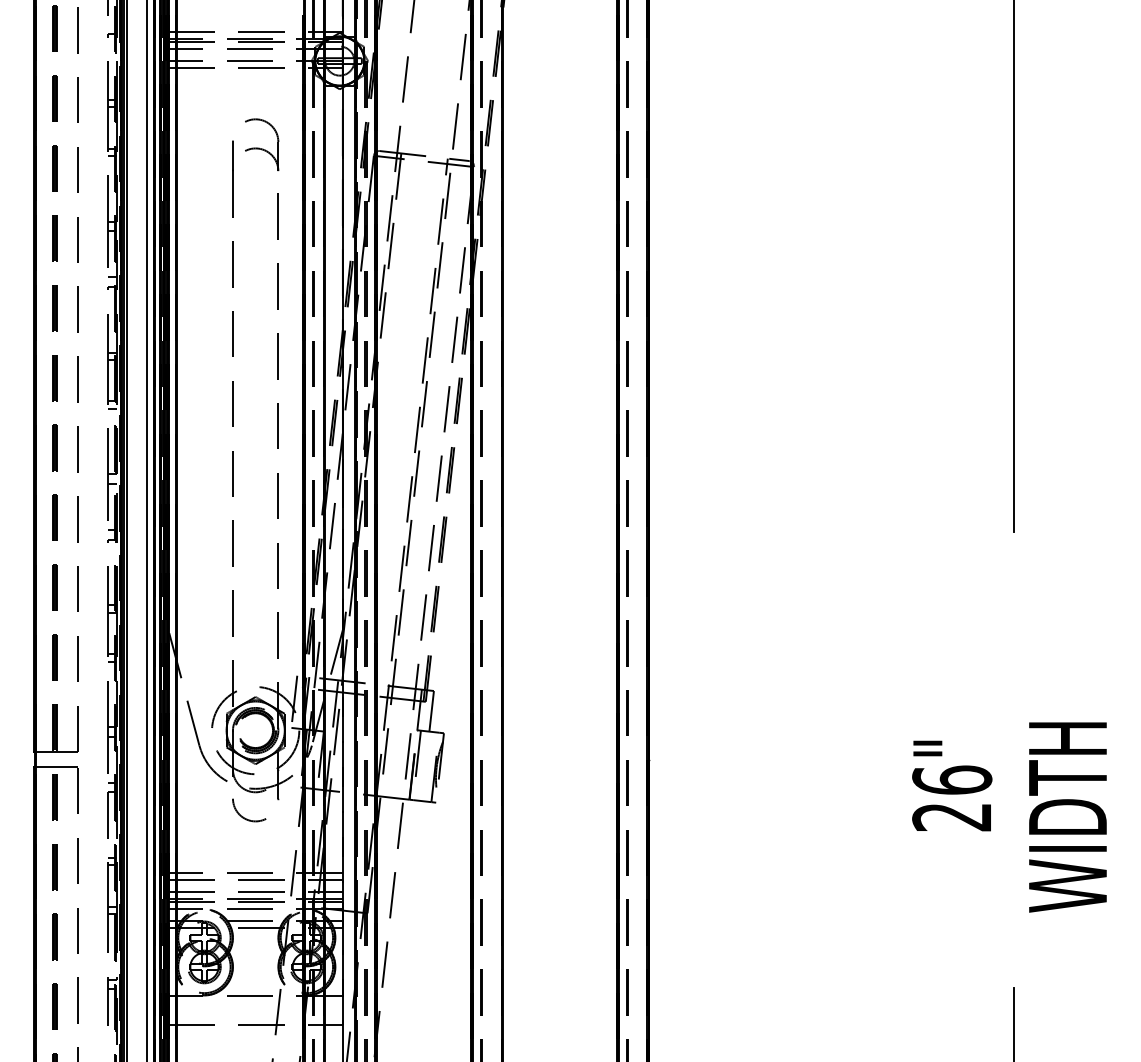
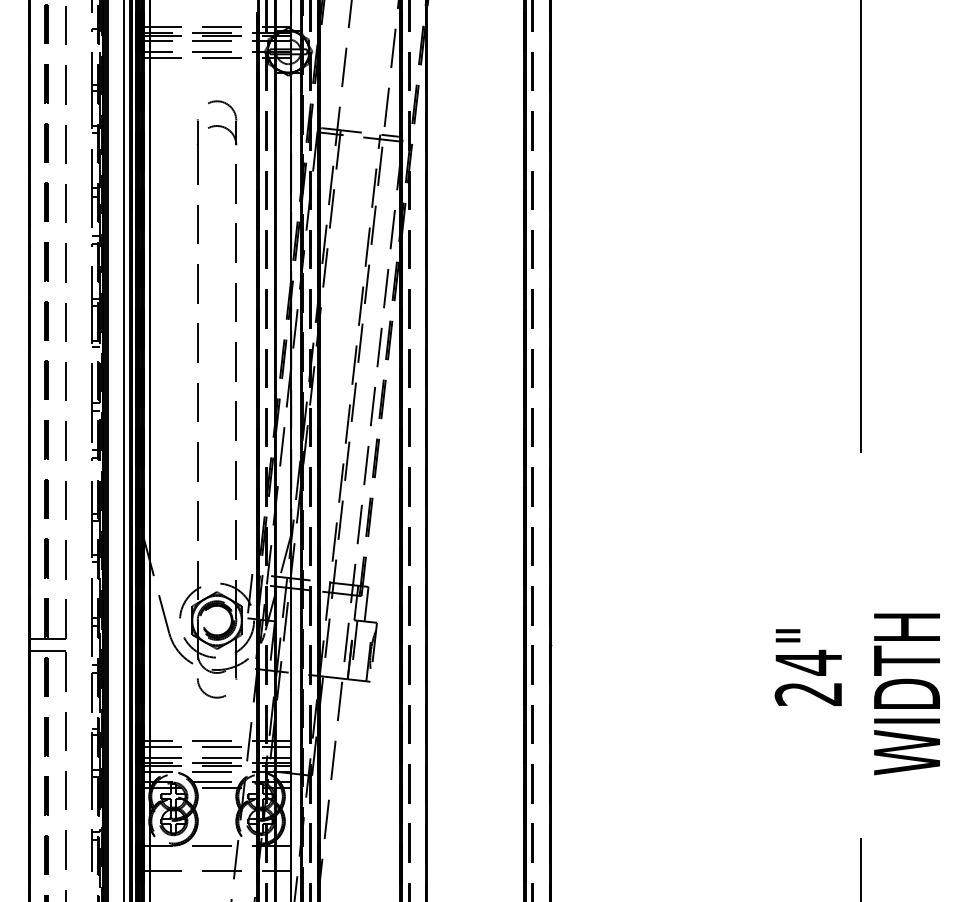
text: (952, 780) -> (809, 662), 26" -> 24"

